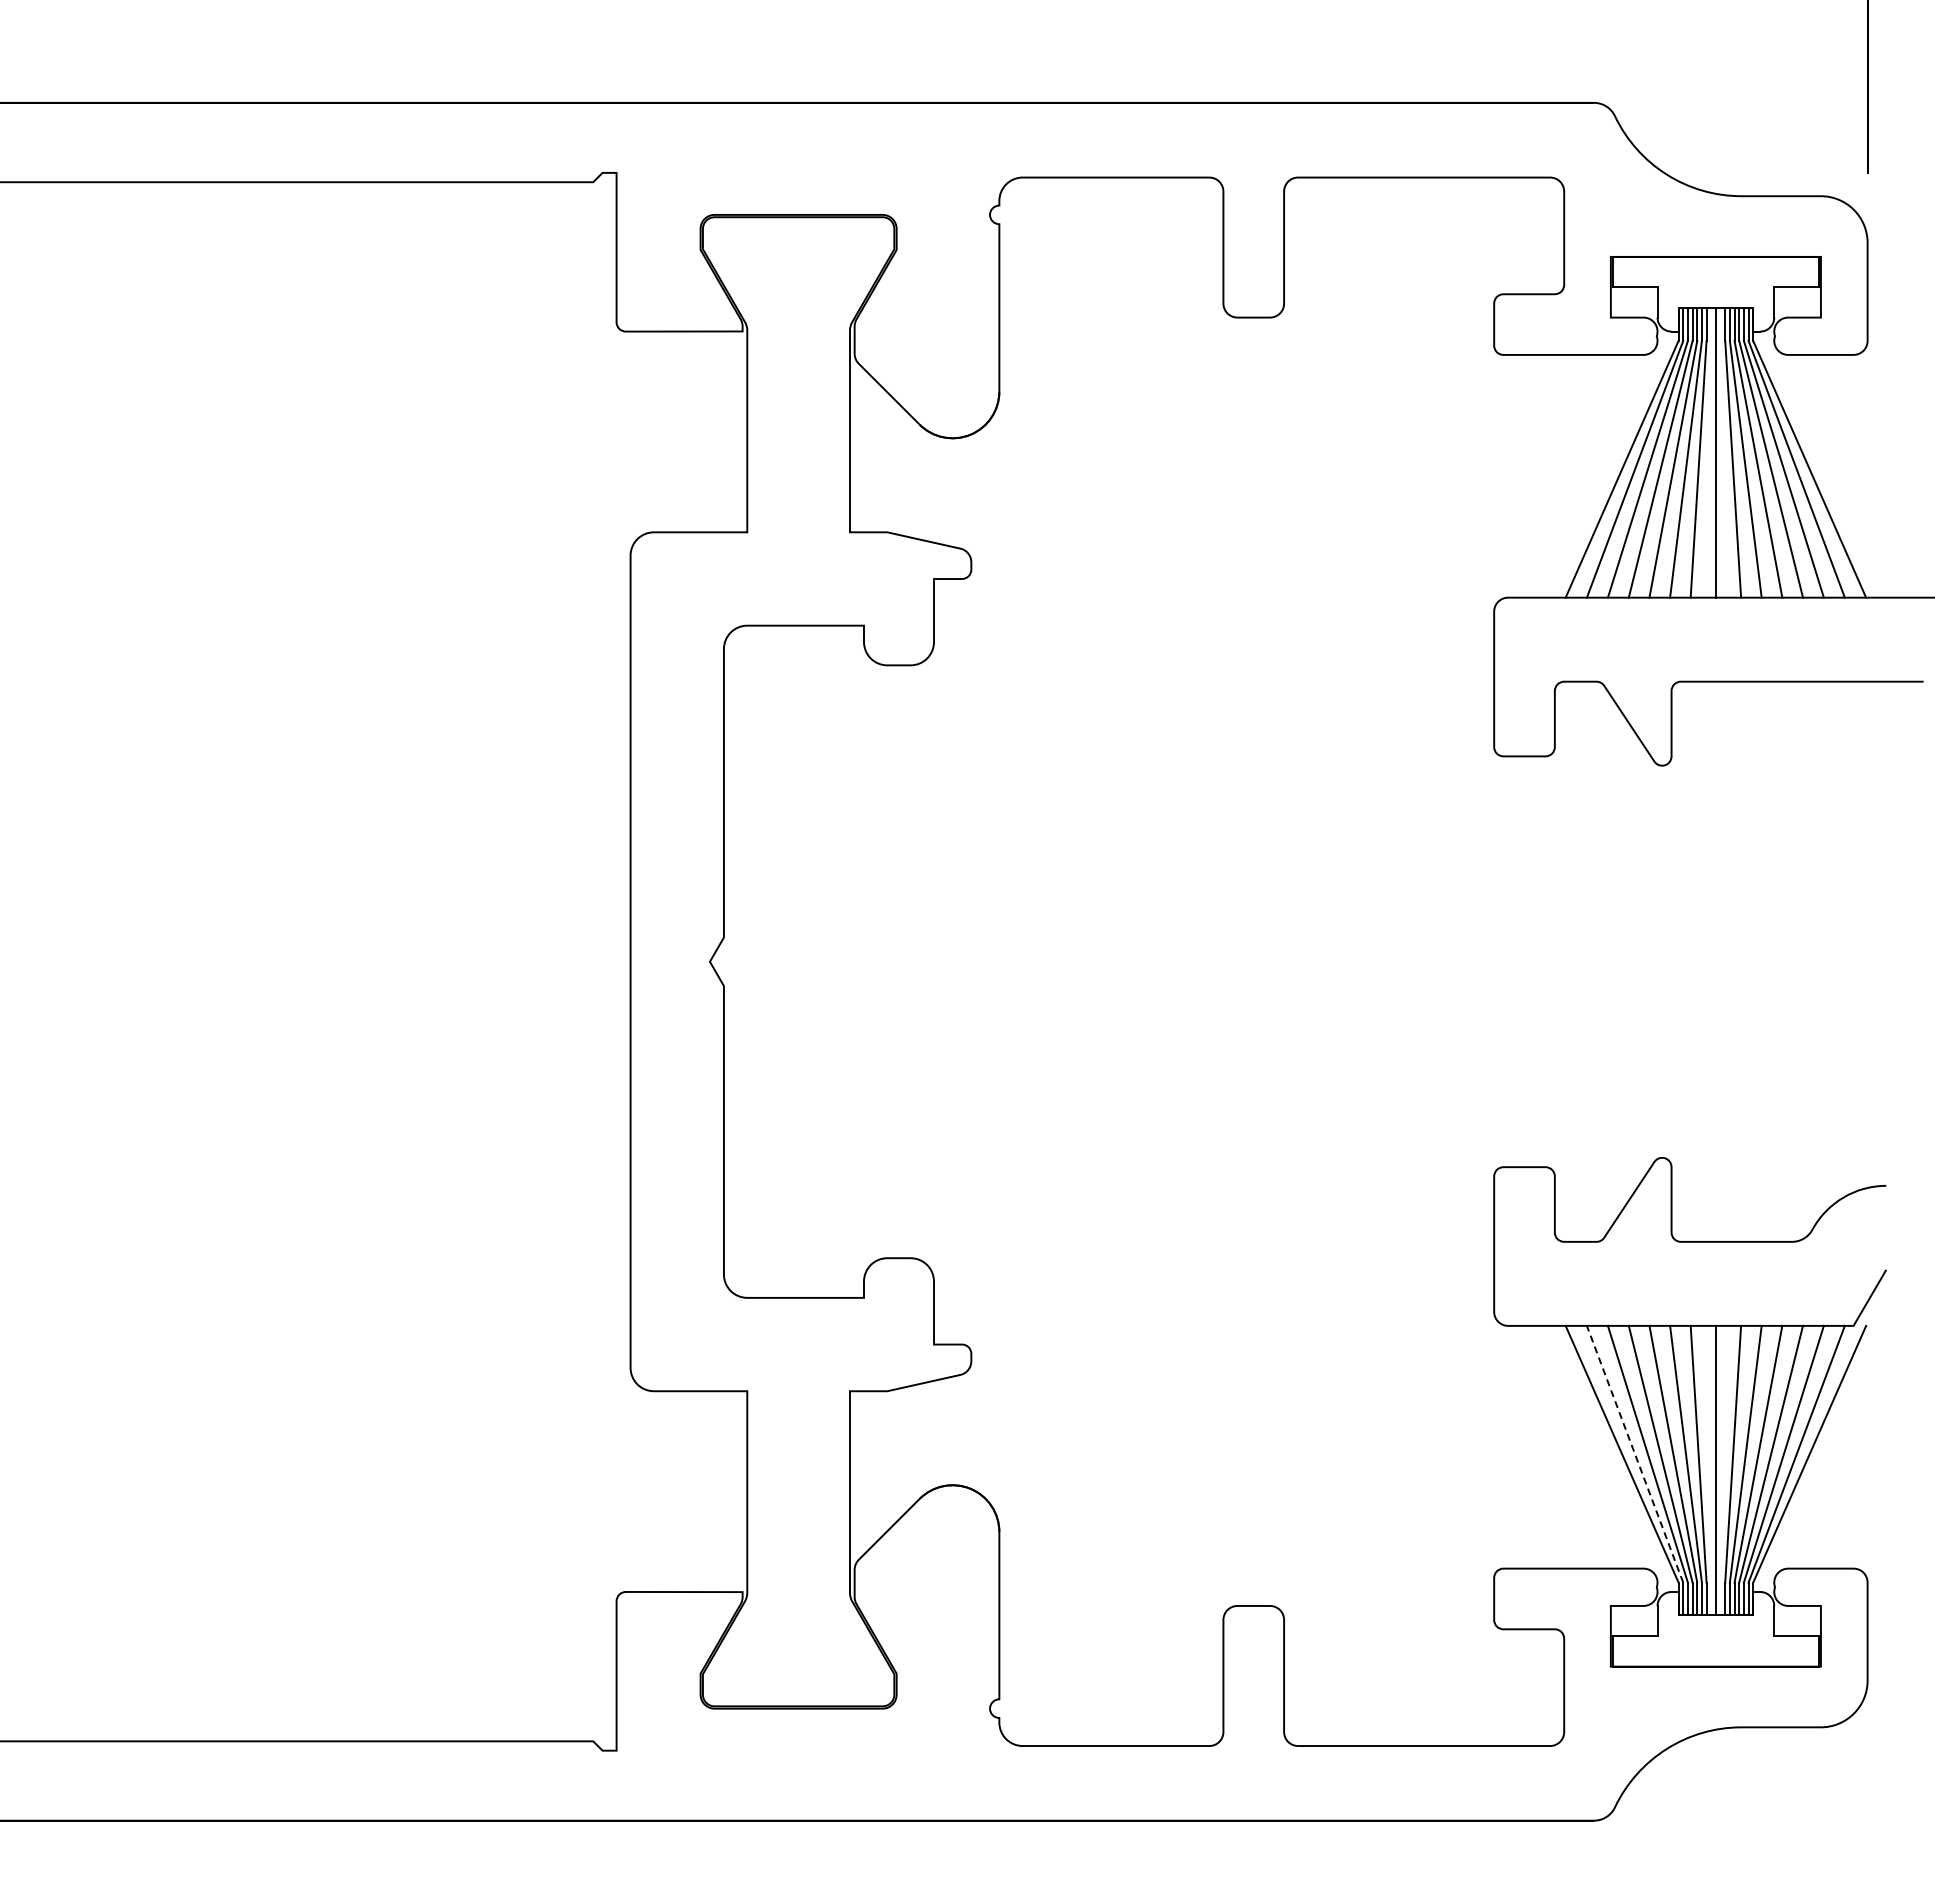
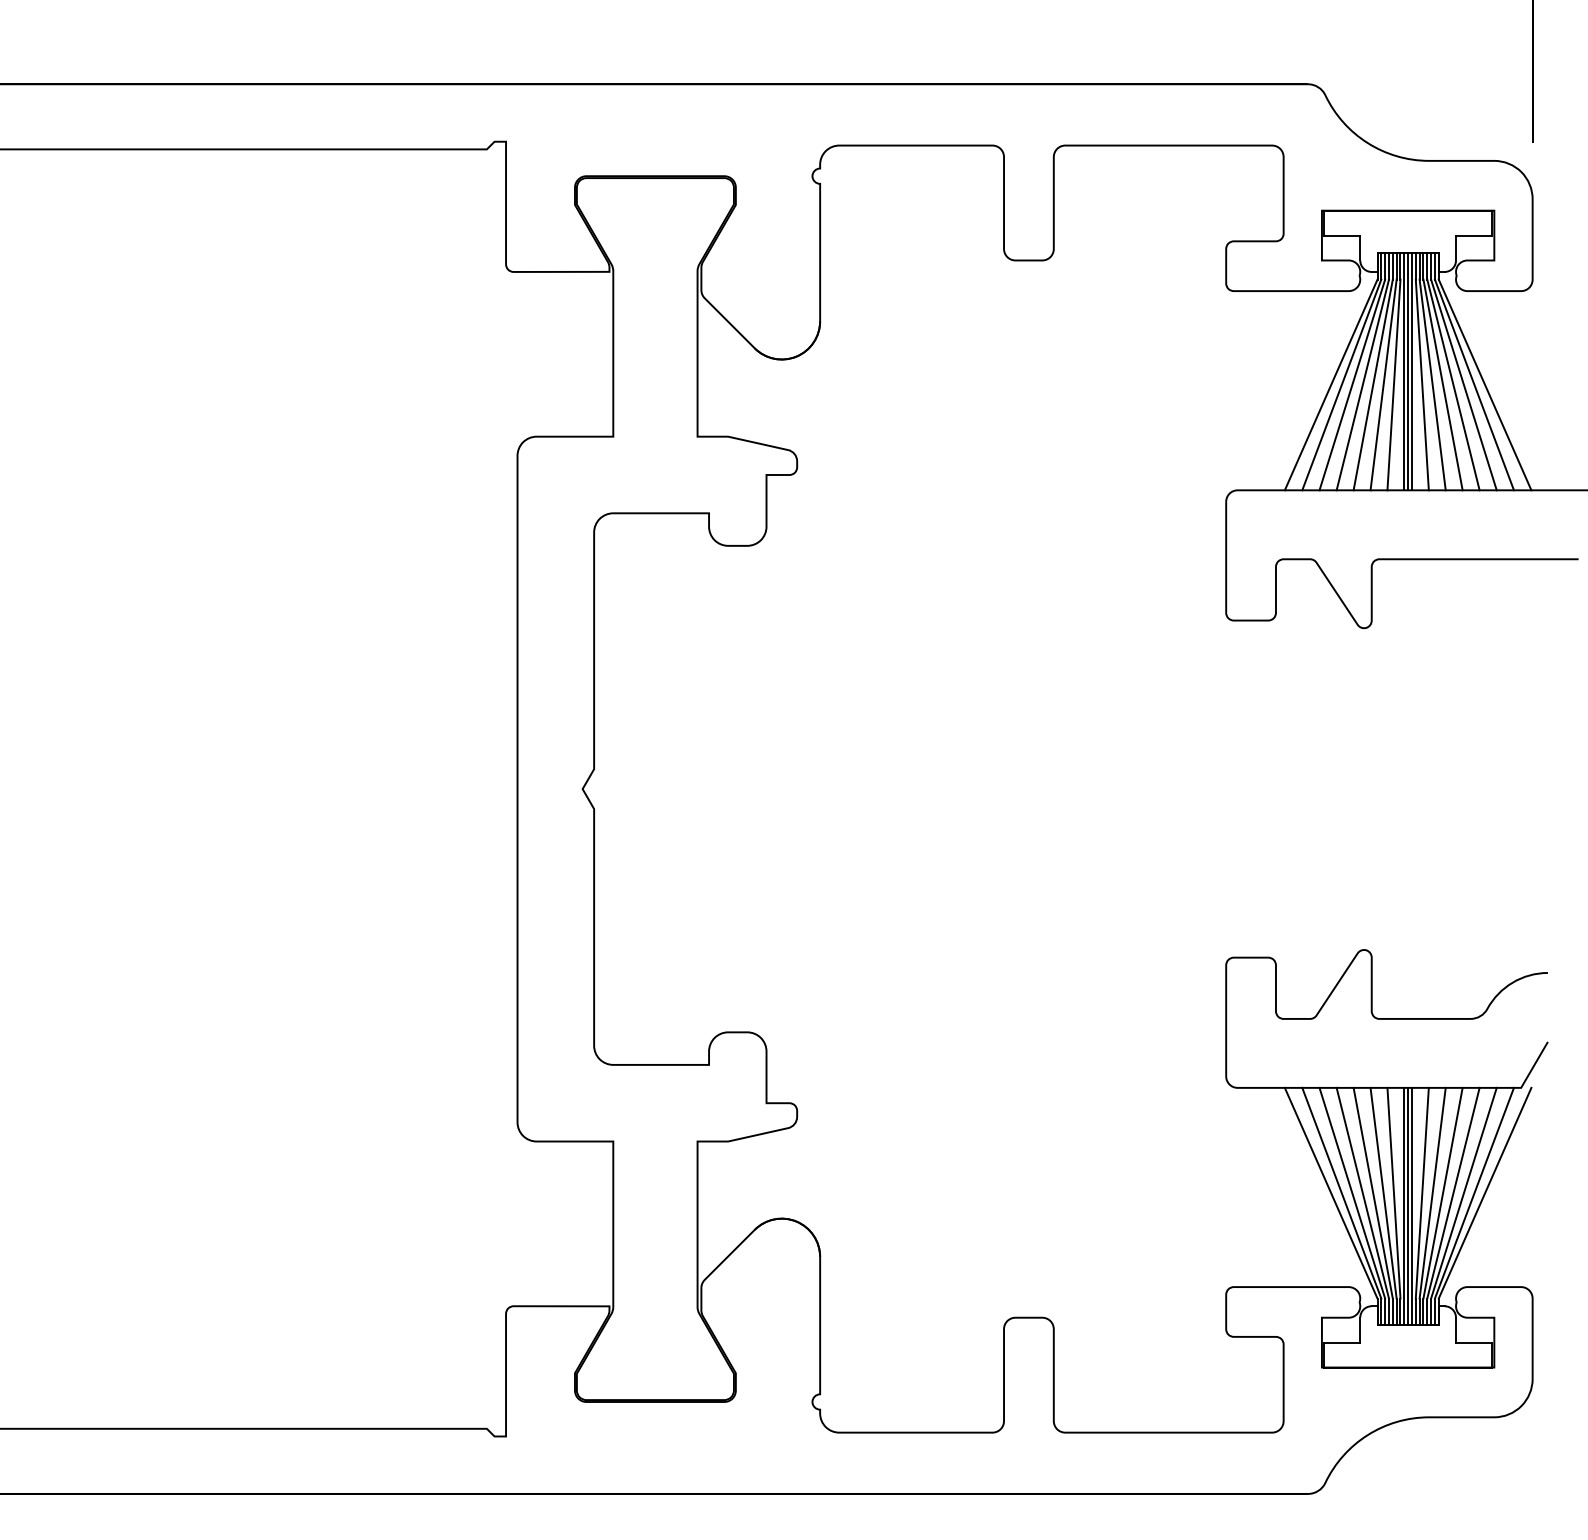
line: (1711, 452) -> (1404, 371), added
line: (1720, 452) -> (1411, 371), added
line: (1634, 1453) -> (1341, 1192), dashed -> solid
line: (1711, 1470) -> (1404, 1206), added
line: (1720, 1470) -> (1411, 1206), added

